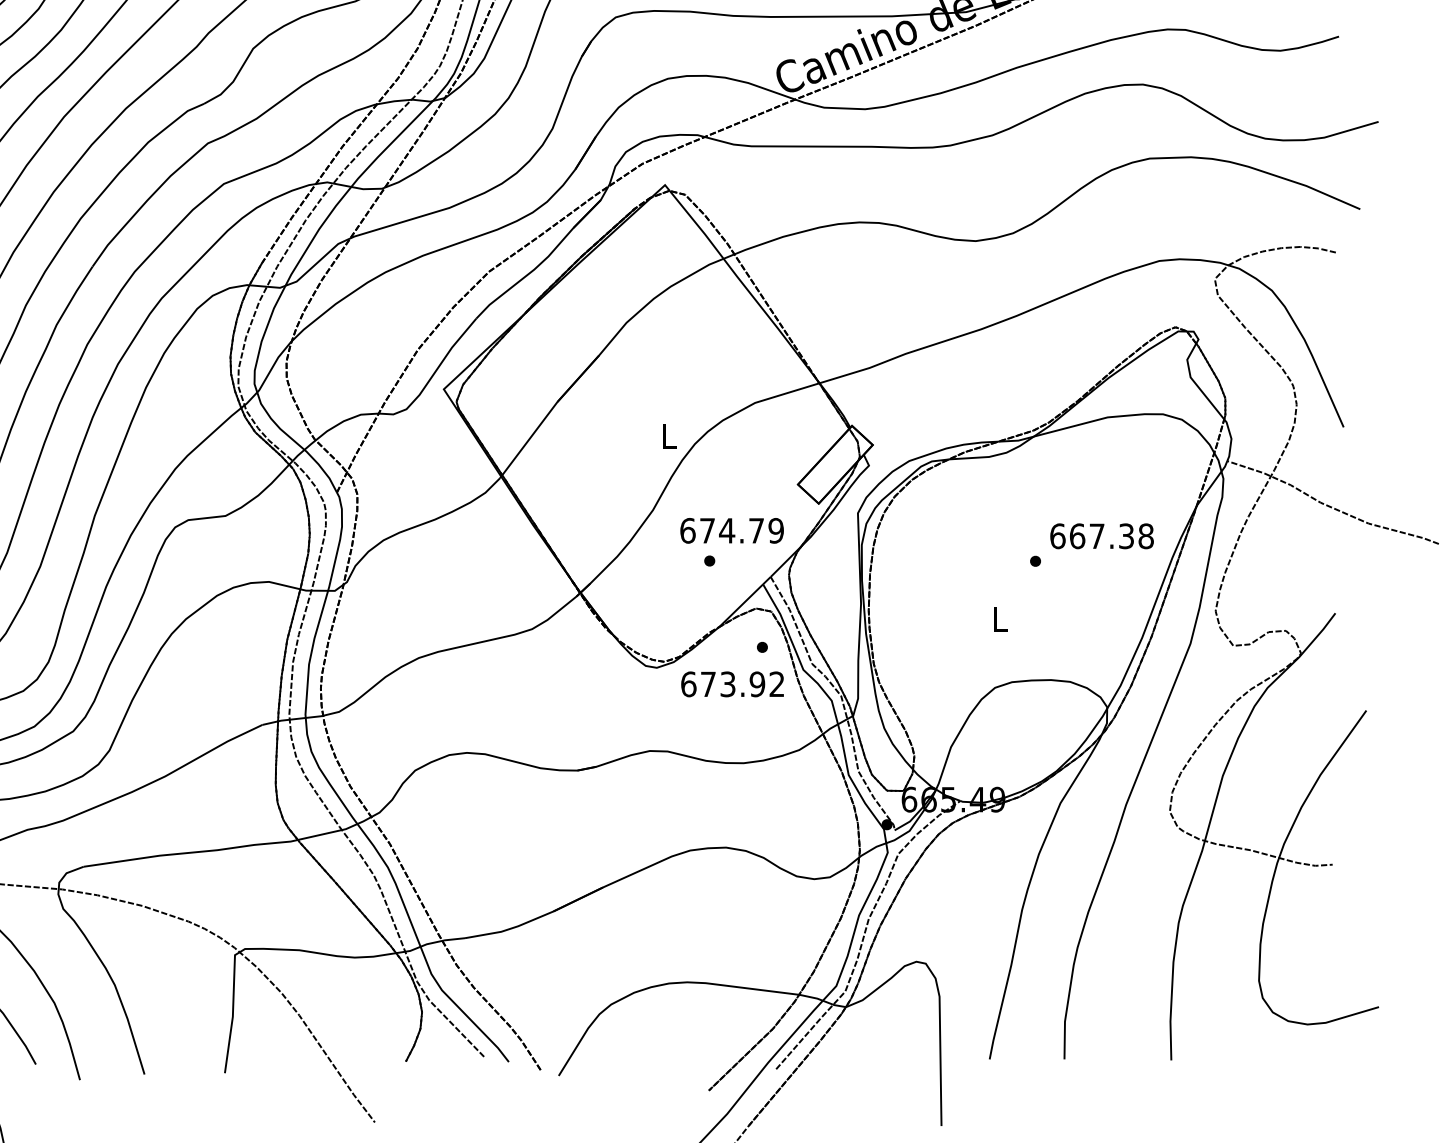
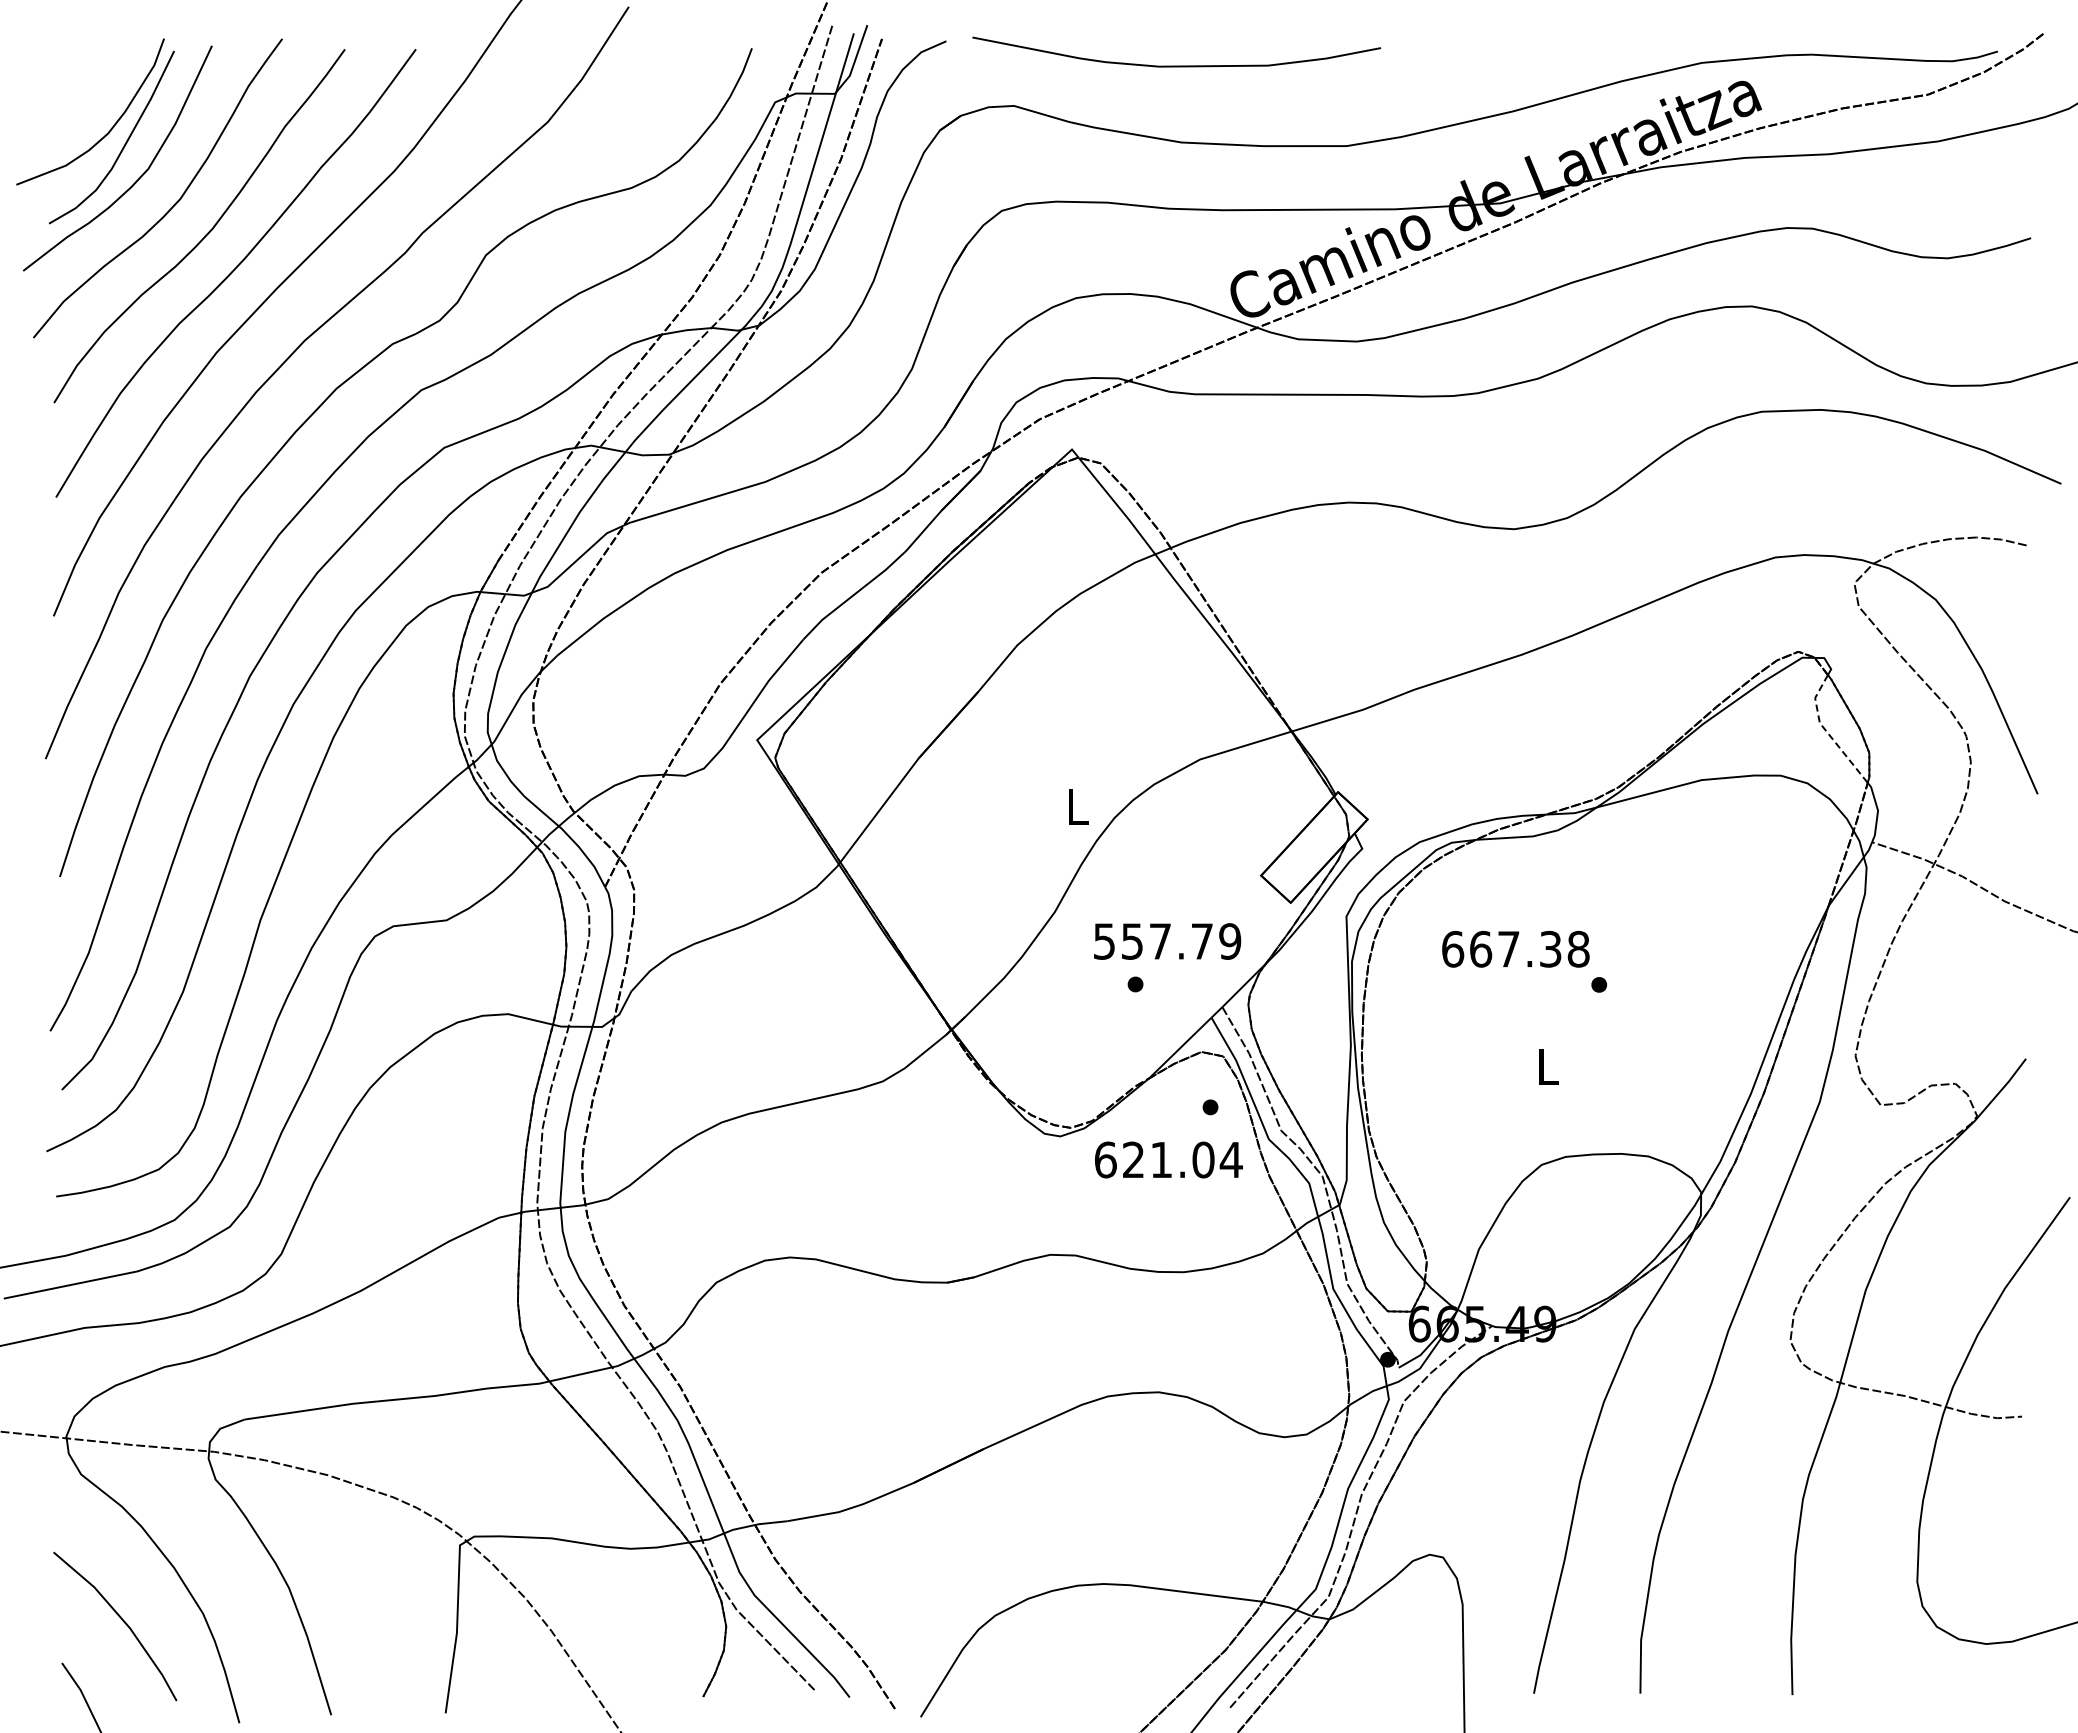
line: (1195, 383) -> (1826, 731), solid -> dashed
text: (707, 530) -> (1132, 941), 674.79 -> 557.79
text: (1101, 535) -> (1515, 948), moved
text: (742, 684) -> (1182, 1159), 673.92 -> 621.04

